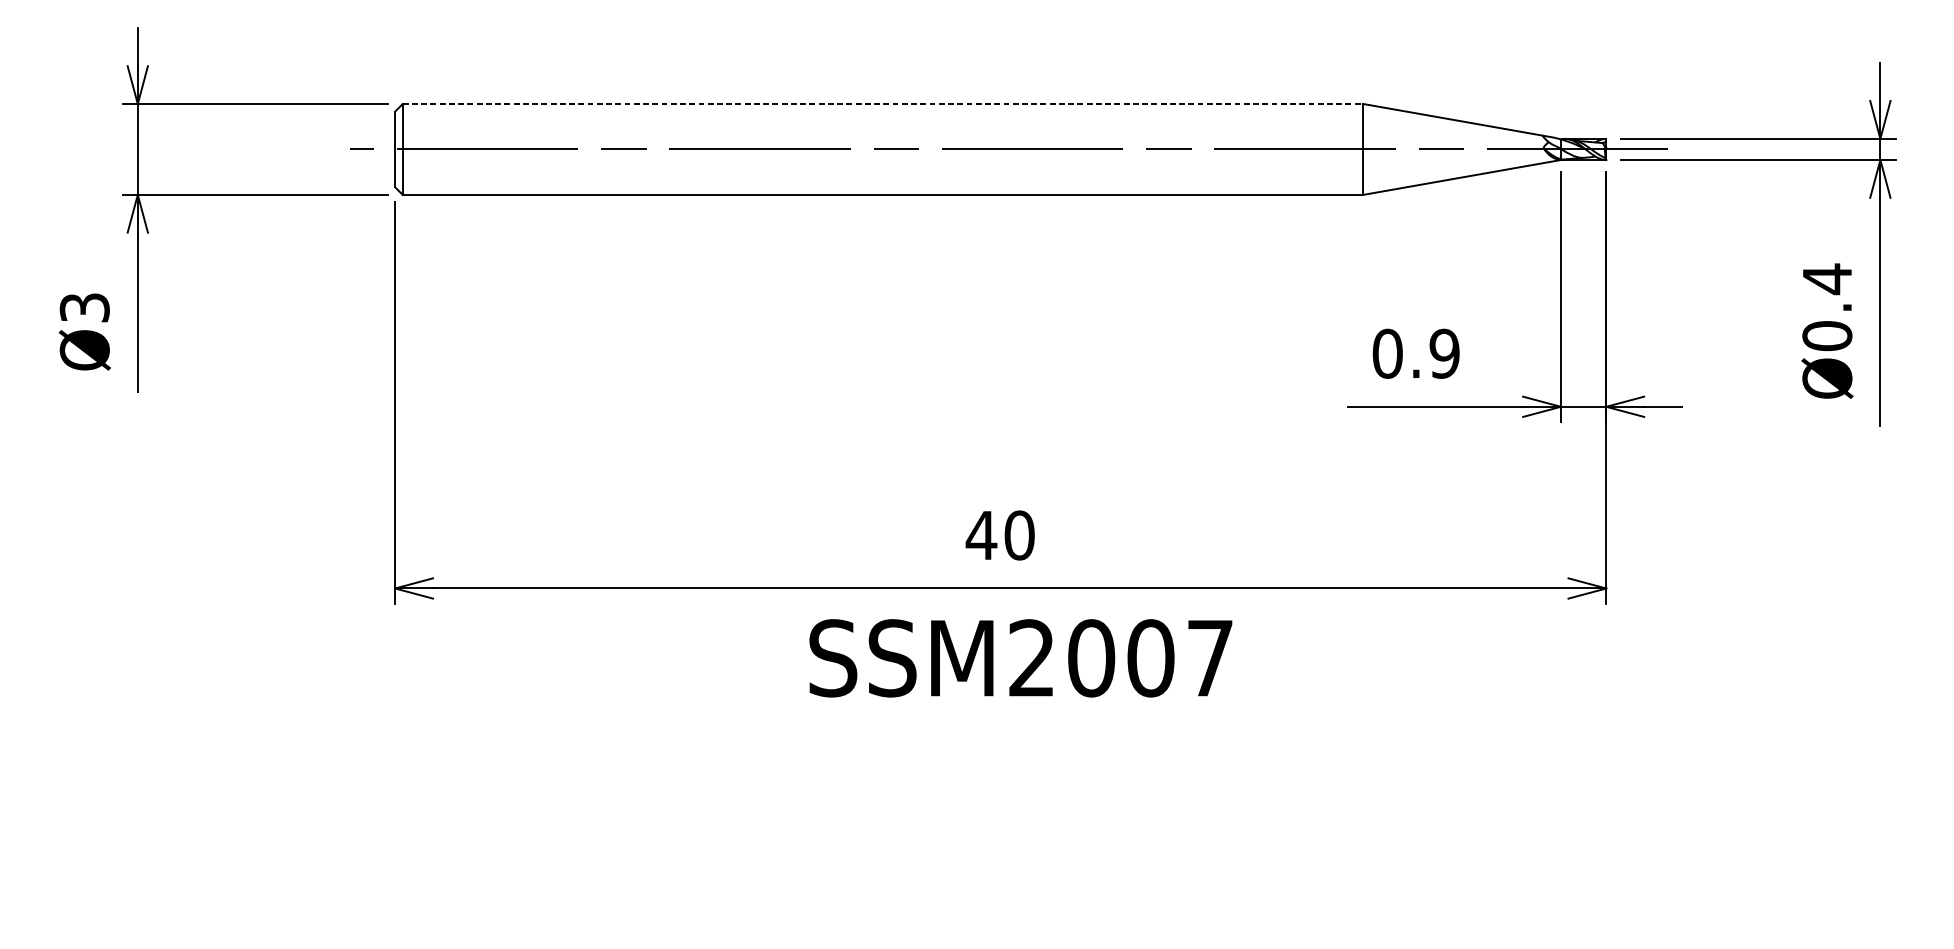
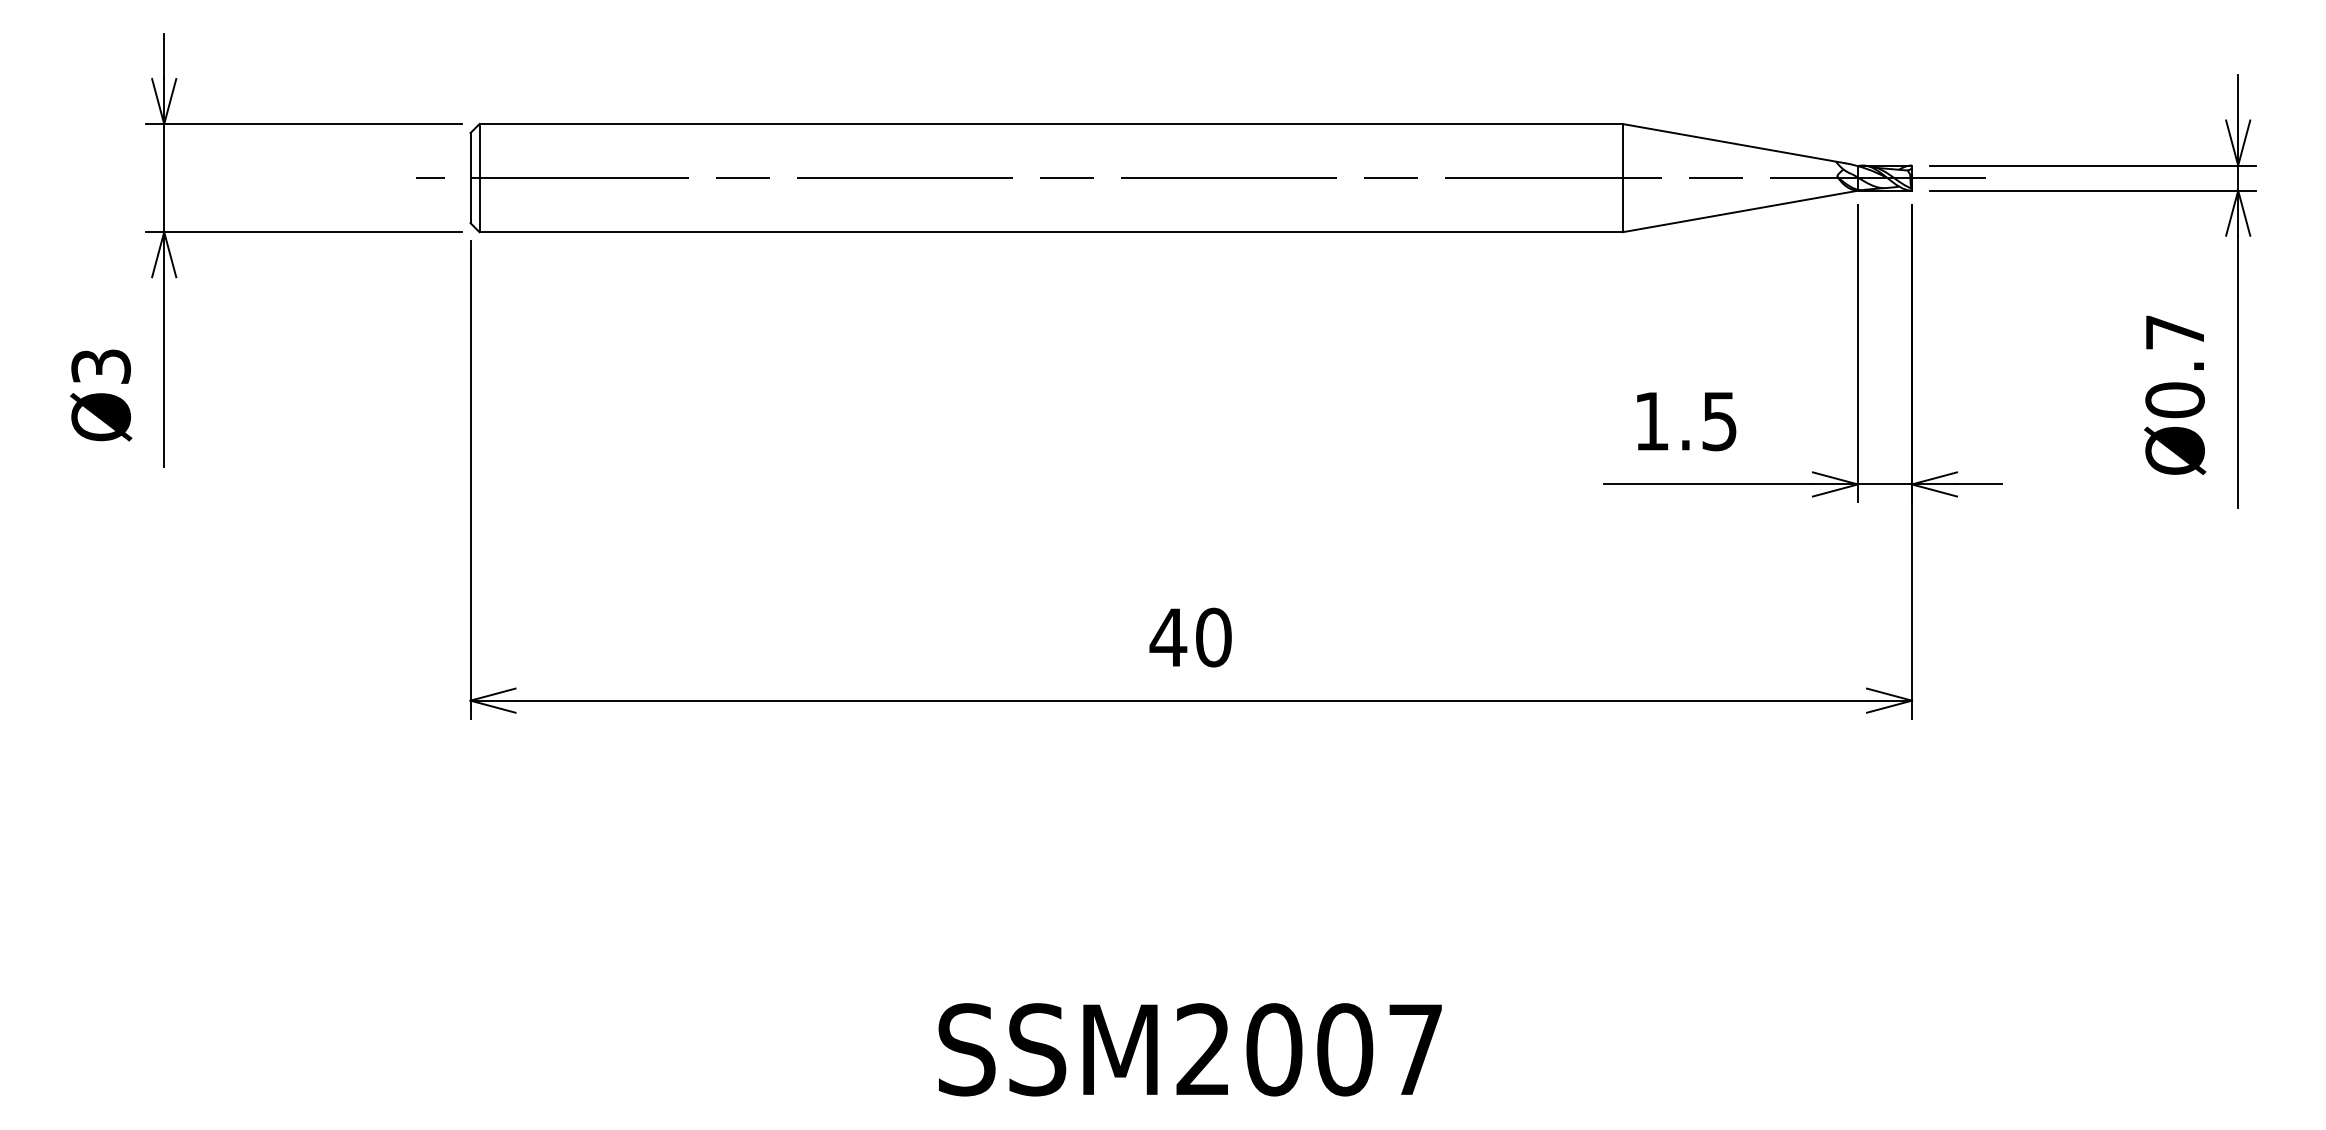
line: (883, 104) -> (1051, 124), dashed -> solid
text: (1826, 279) -> (2174, 332), Ø0.4 -> Ø0.7
text: (1416, 353) -> (1685, 421), 0.9 -> 1.5
text: (1020, 658) -> (1189, 1049), moved

